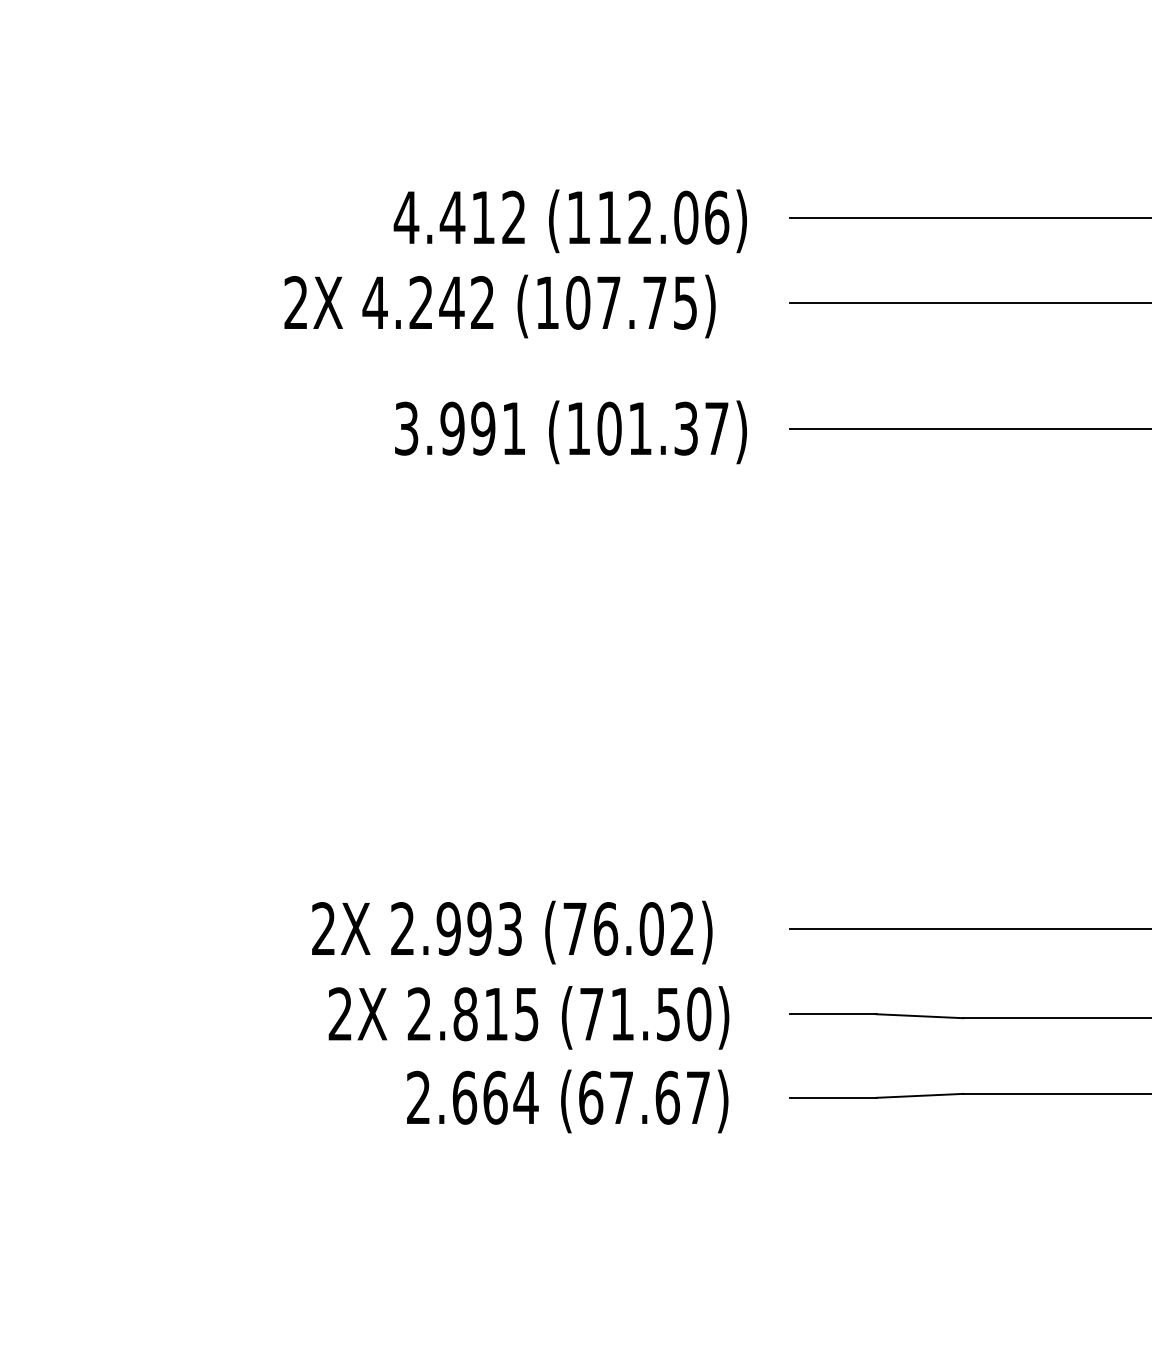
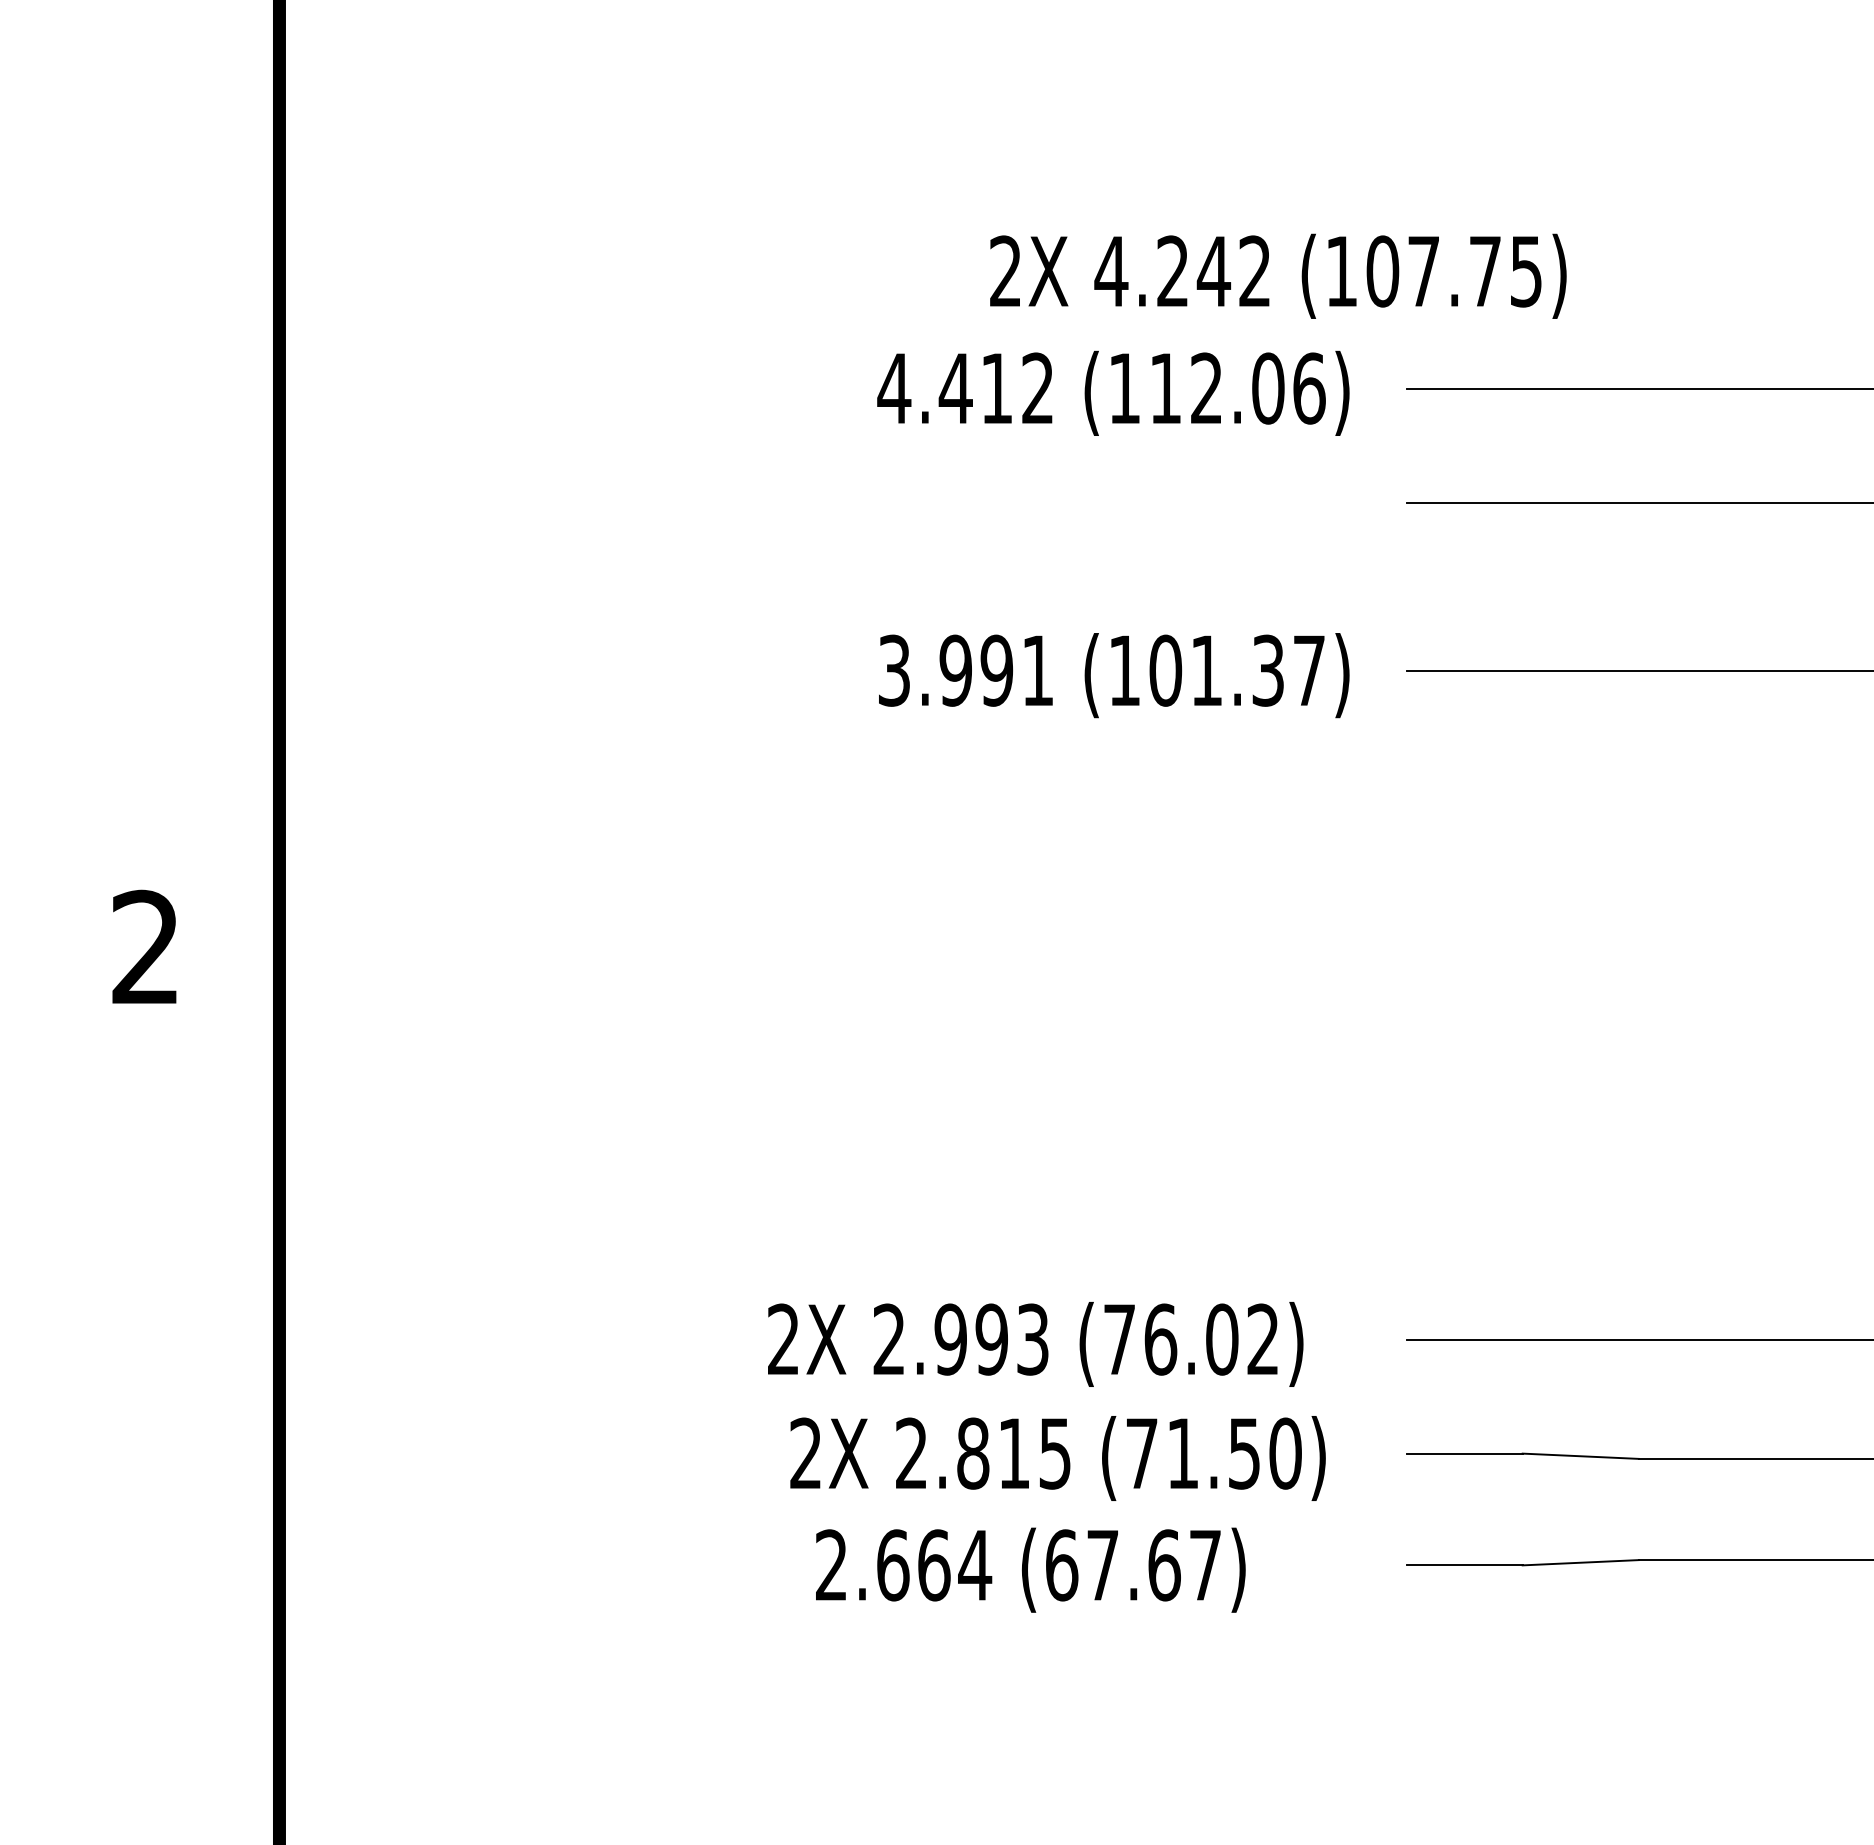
text: (500, 305) -> (1278, 275), moved
text: (567, 1100) -> (1030, 1569), moved

